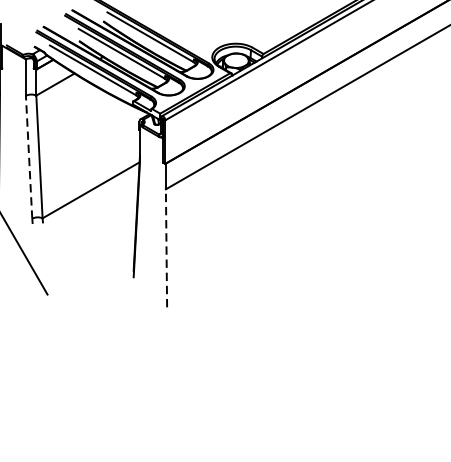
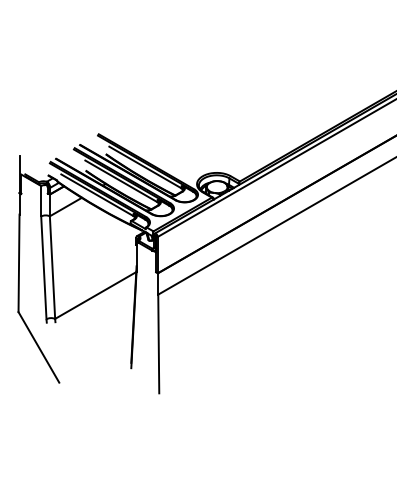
line: (28, 156) -> (43, 267), dashed -> solid
line: (166, 247) -> (158, 343), dashed -> solid

